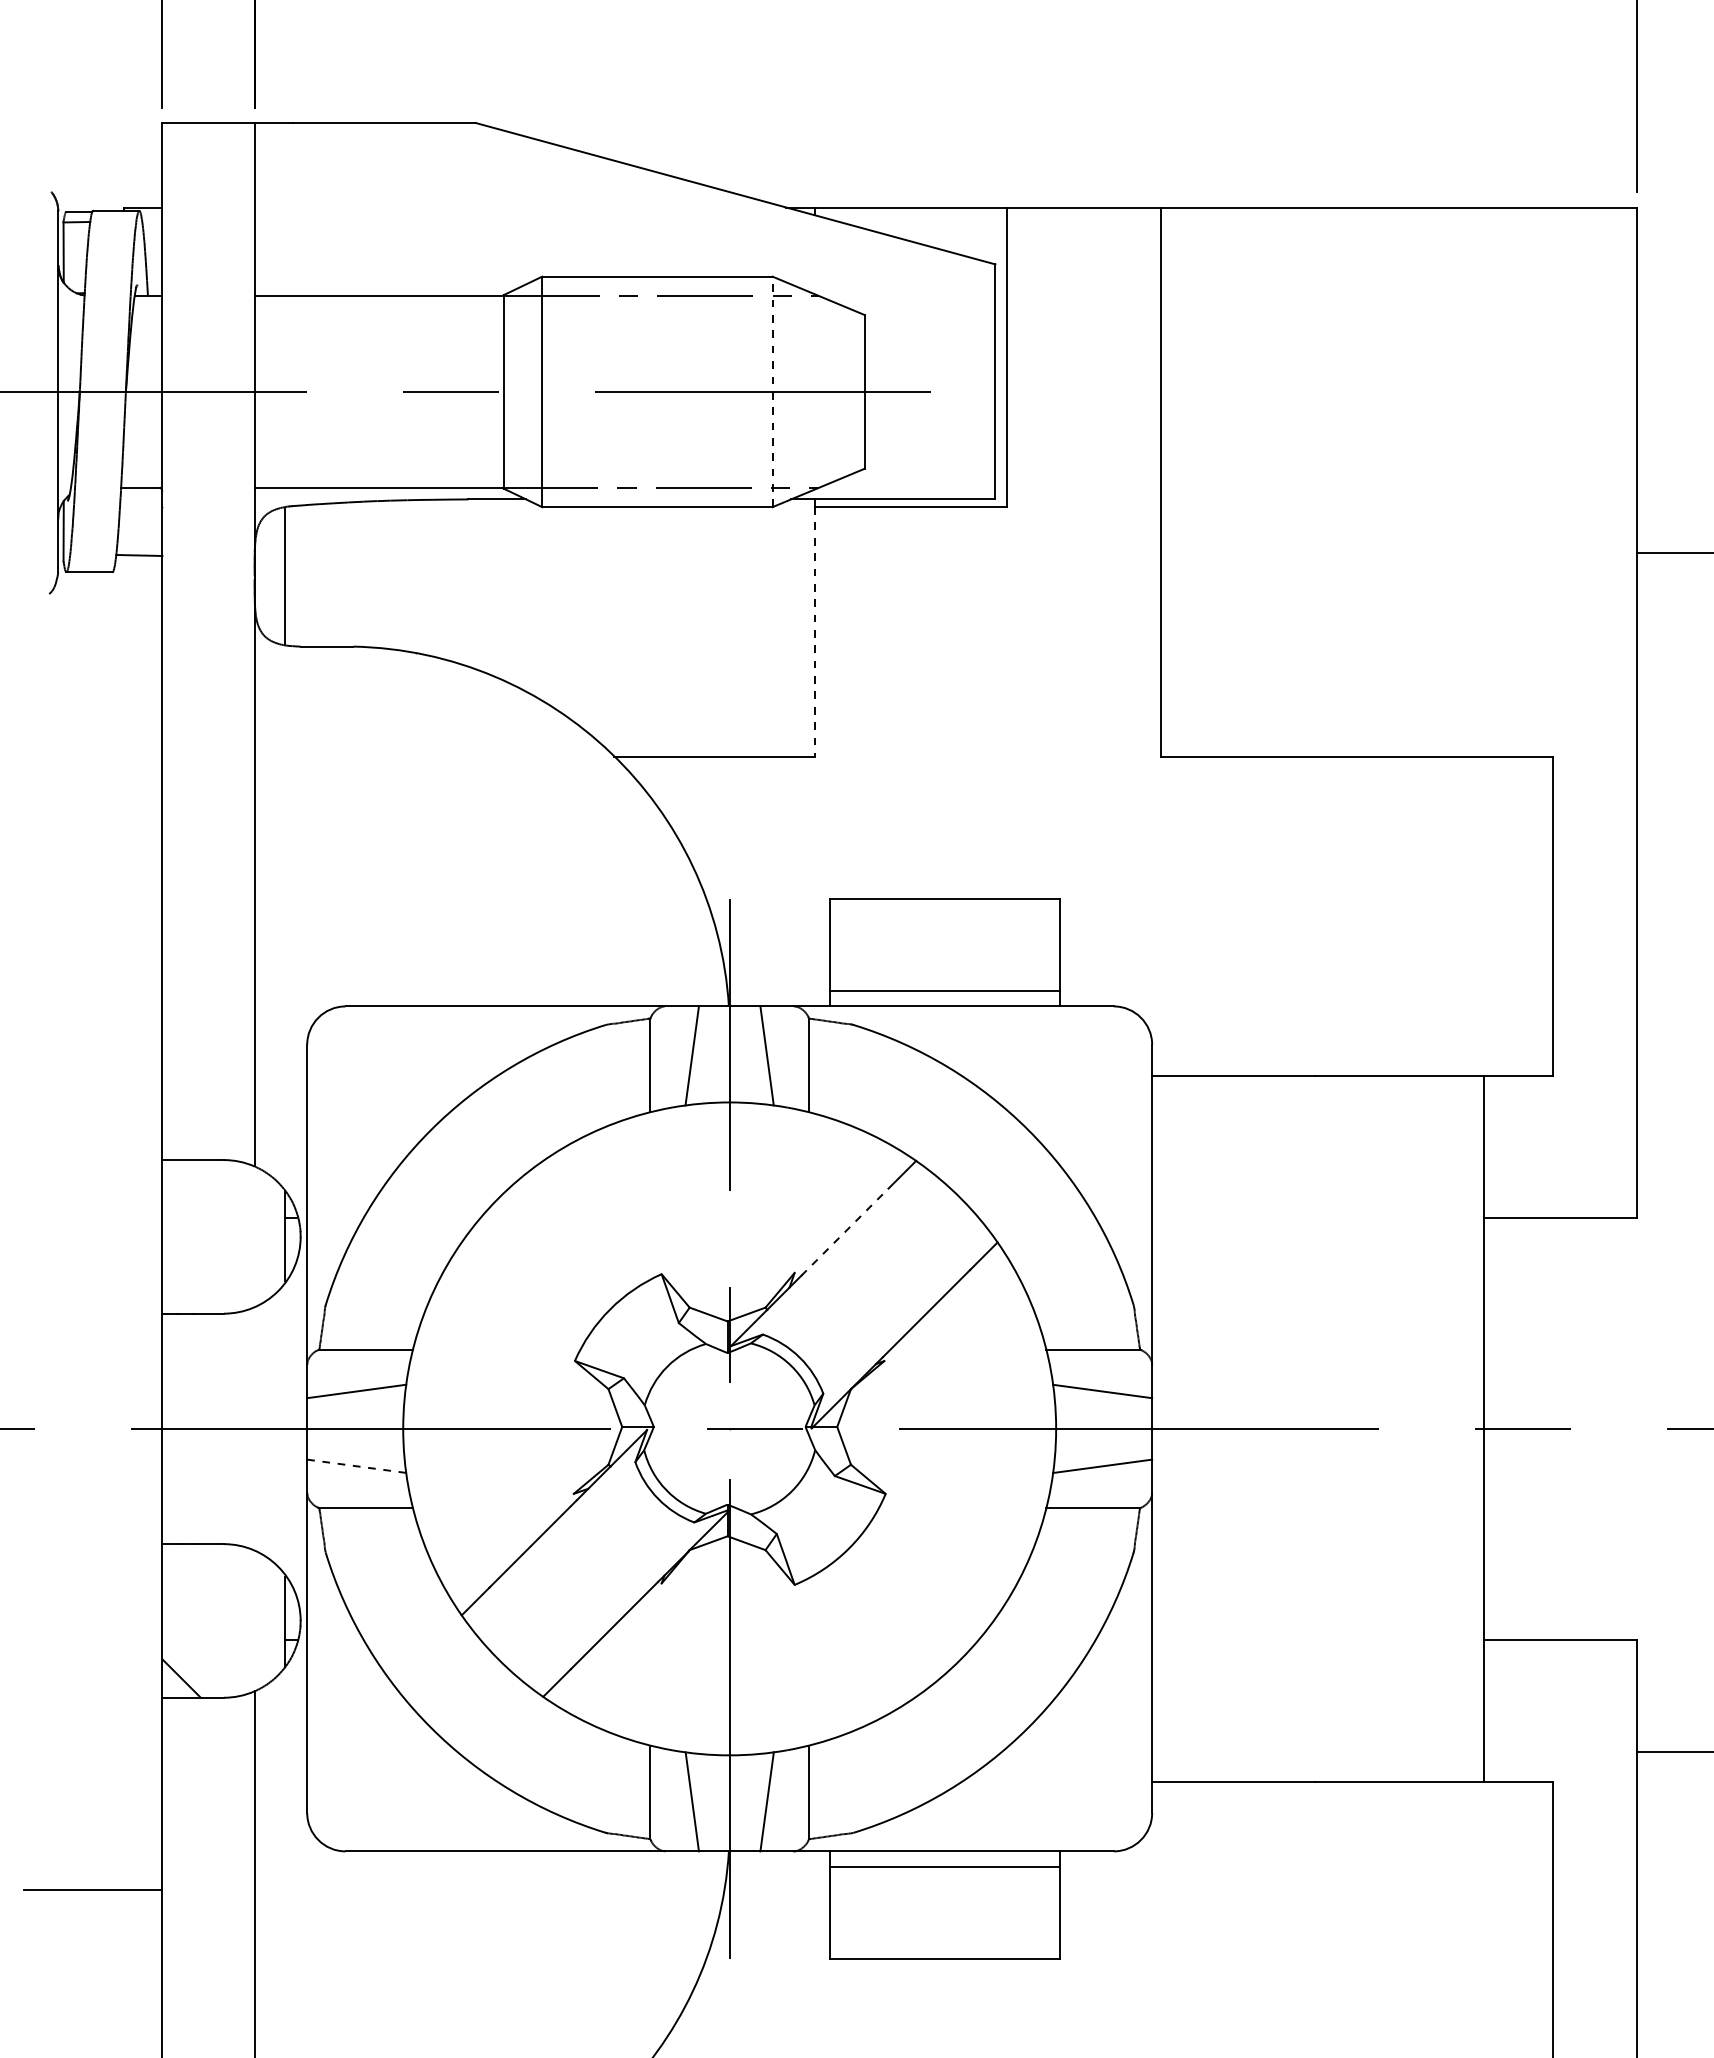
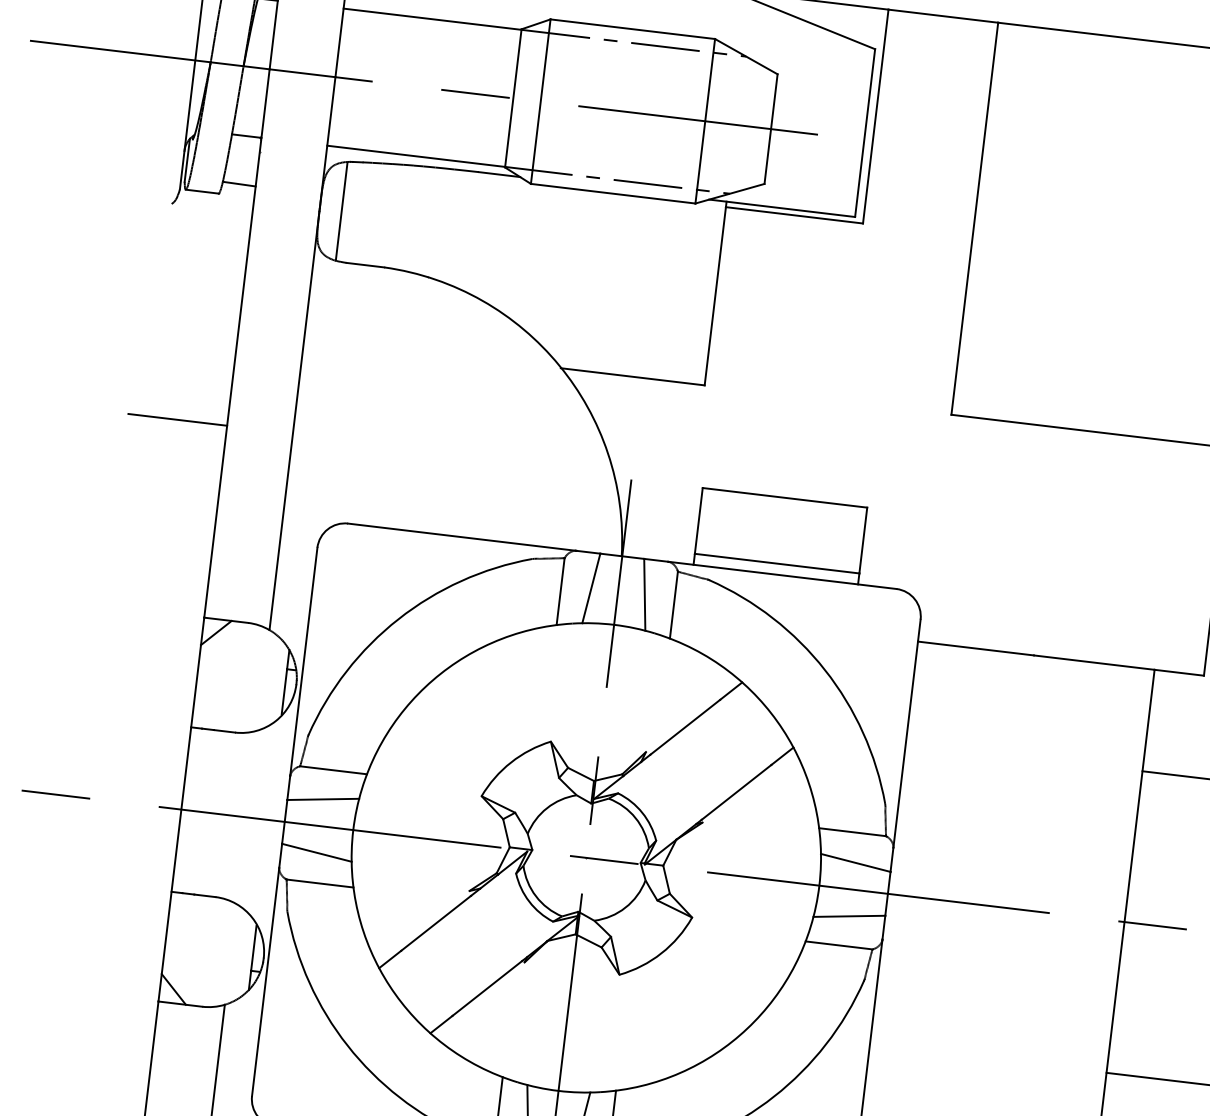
line: (772, 391) -> (705, 120), dashed -> solid
line: (815, 631) -> (715, 295), dashed -> solid
line: (93, 891) -> (177, 420), added
line: (181, 1179) -> (216, 633), added
line: (844, 1232) -> (685, 727), dashed -> solid
line: (356, 1466) -> (316, 852), dashed -> solid

